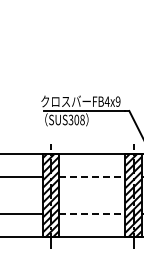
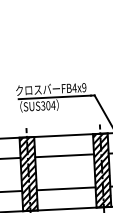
text: (82, 119) -> (53, 105), SUS308 -> SUS304
line: (92, 177) -> (64, 156), dashed -> solid
line: (92, 214) -> (66, 188), dashed -> solid

